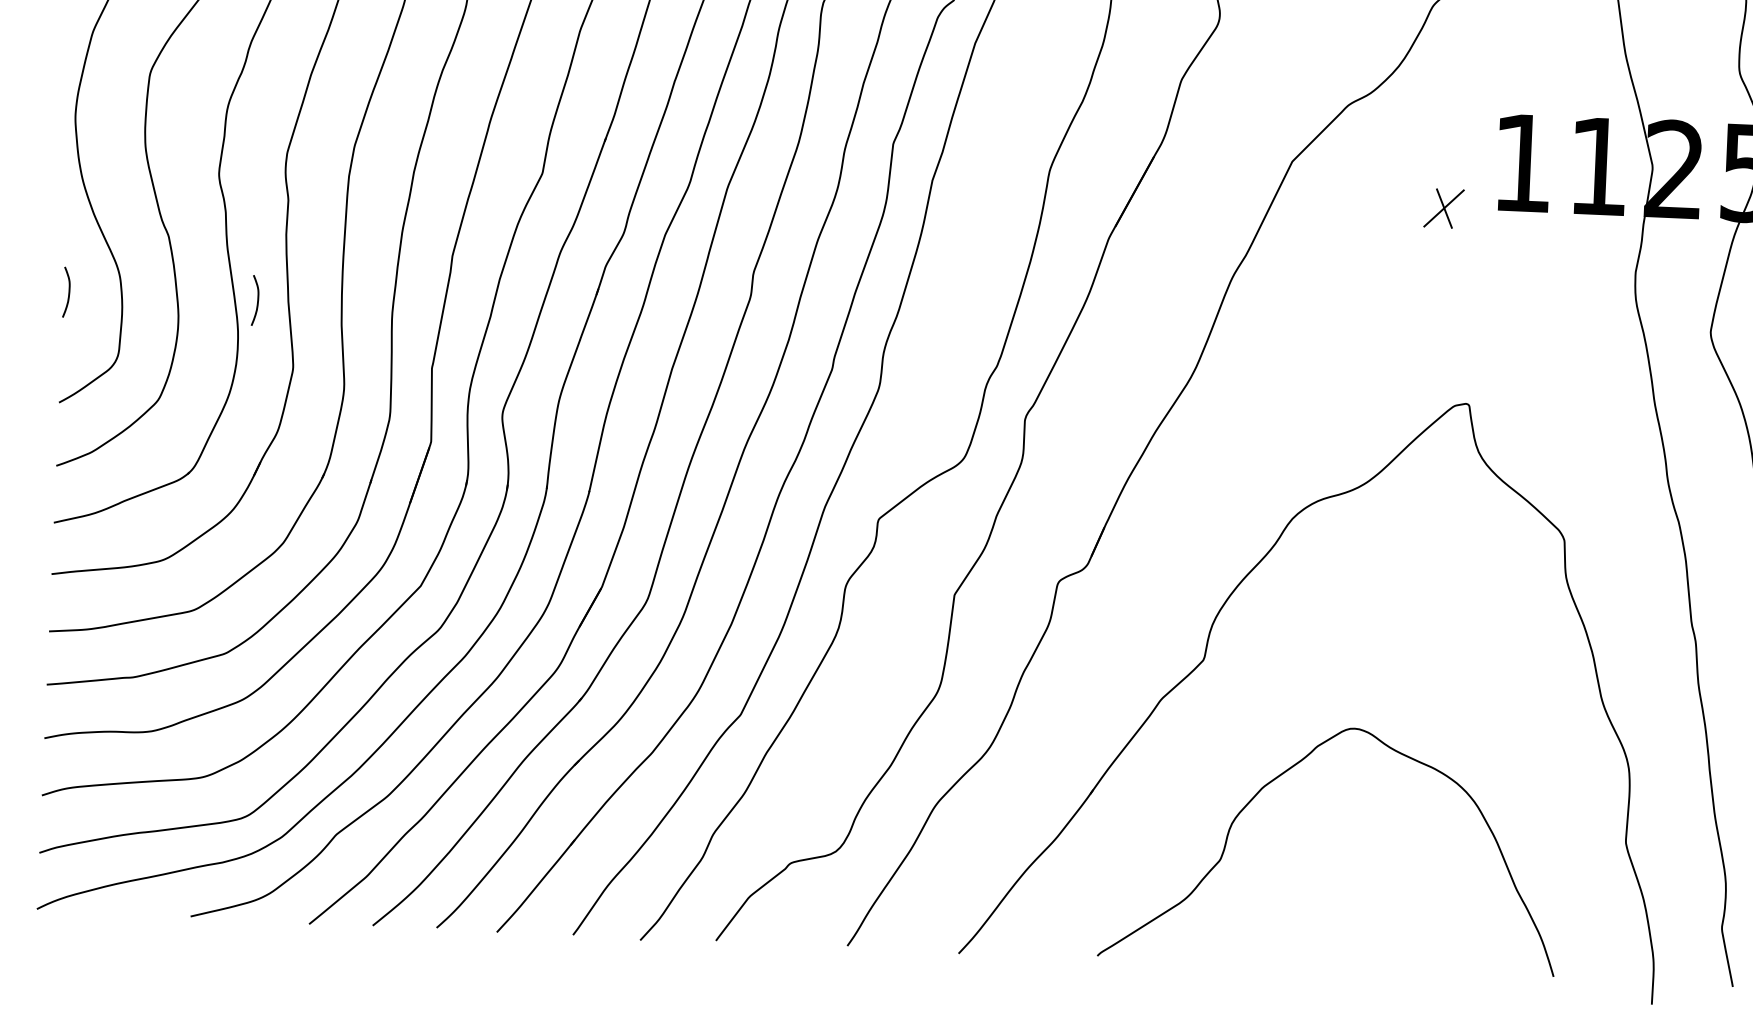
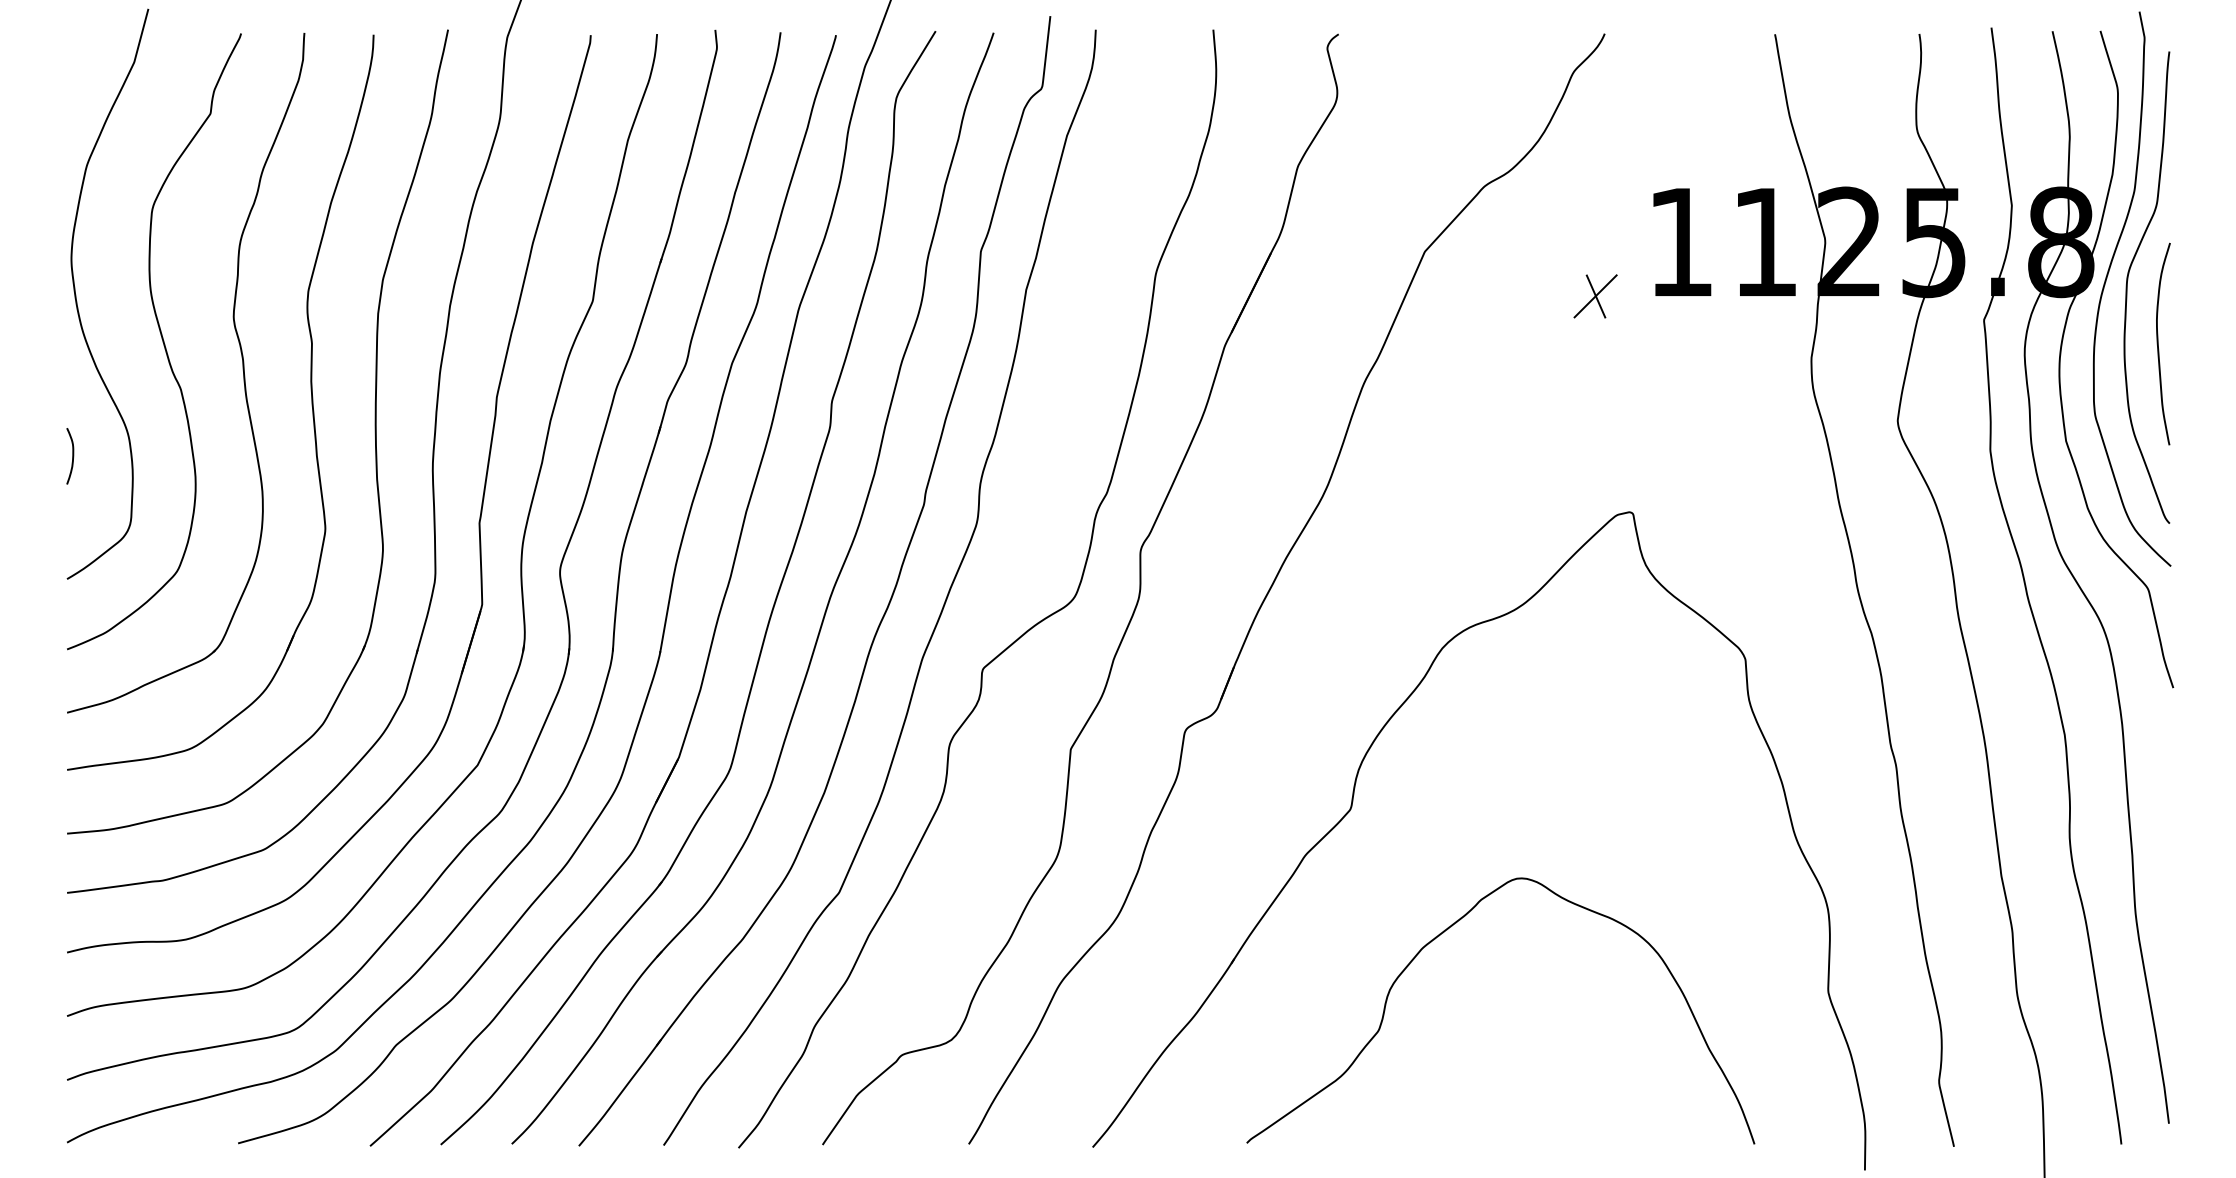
curve: (257, 300) -> (282, 456), removed

